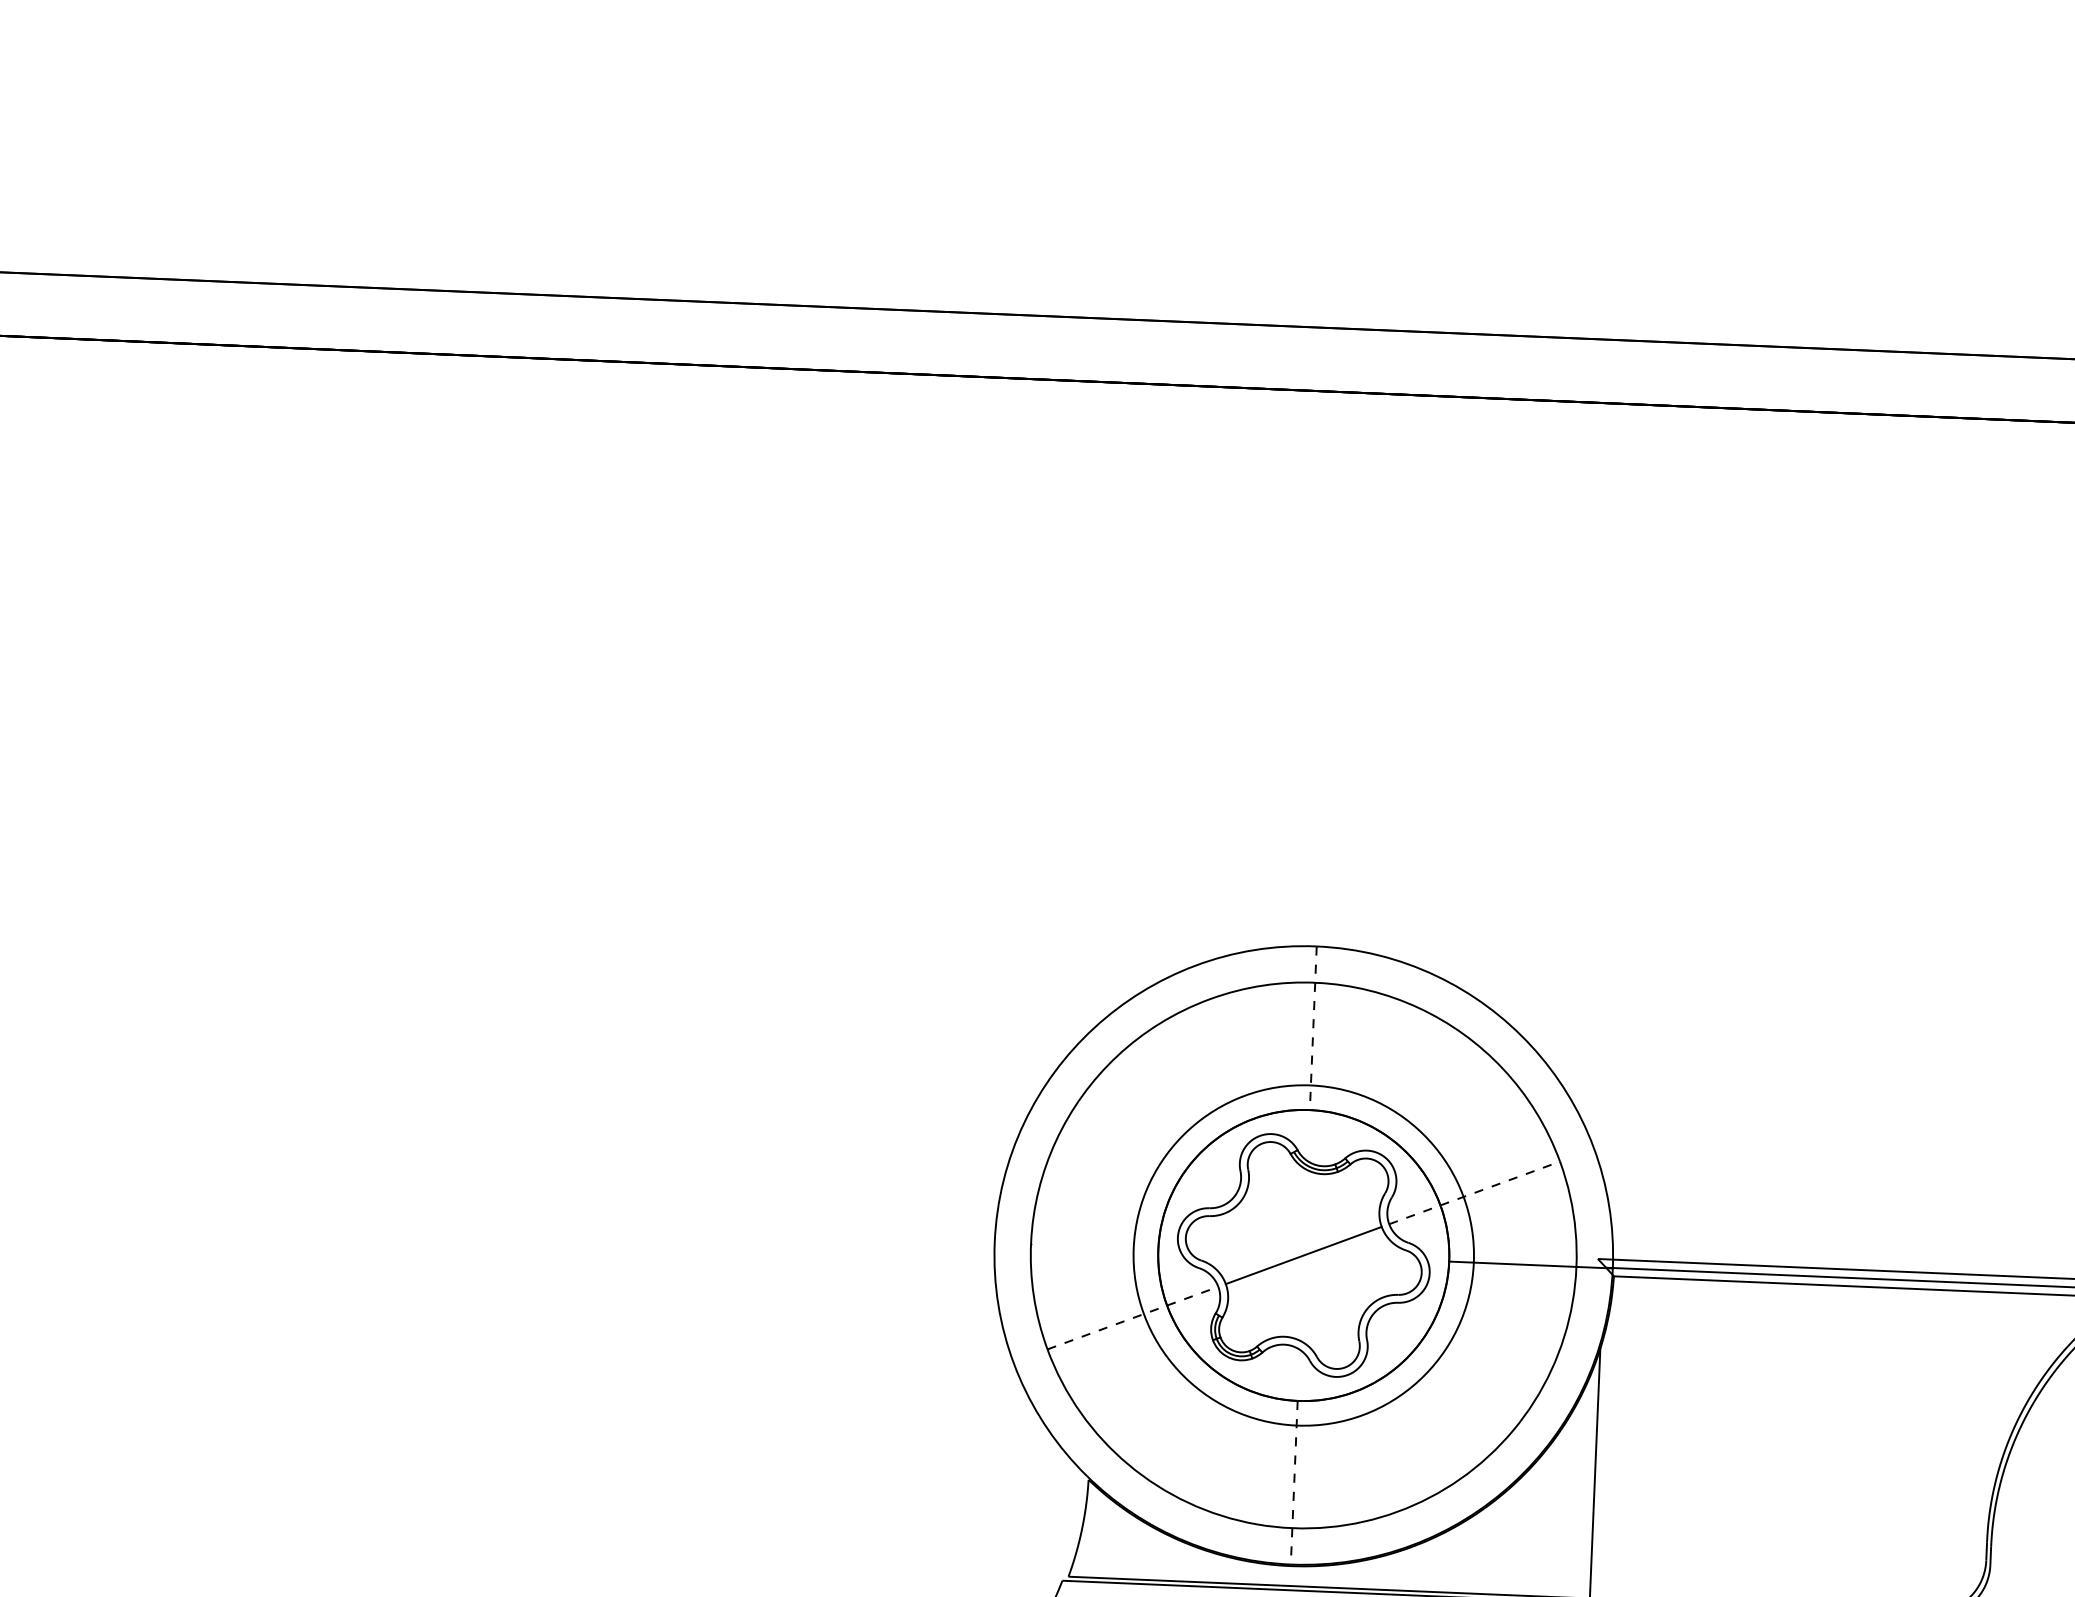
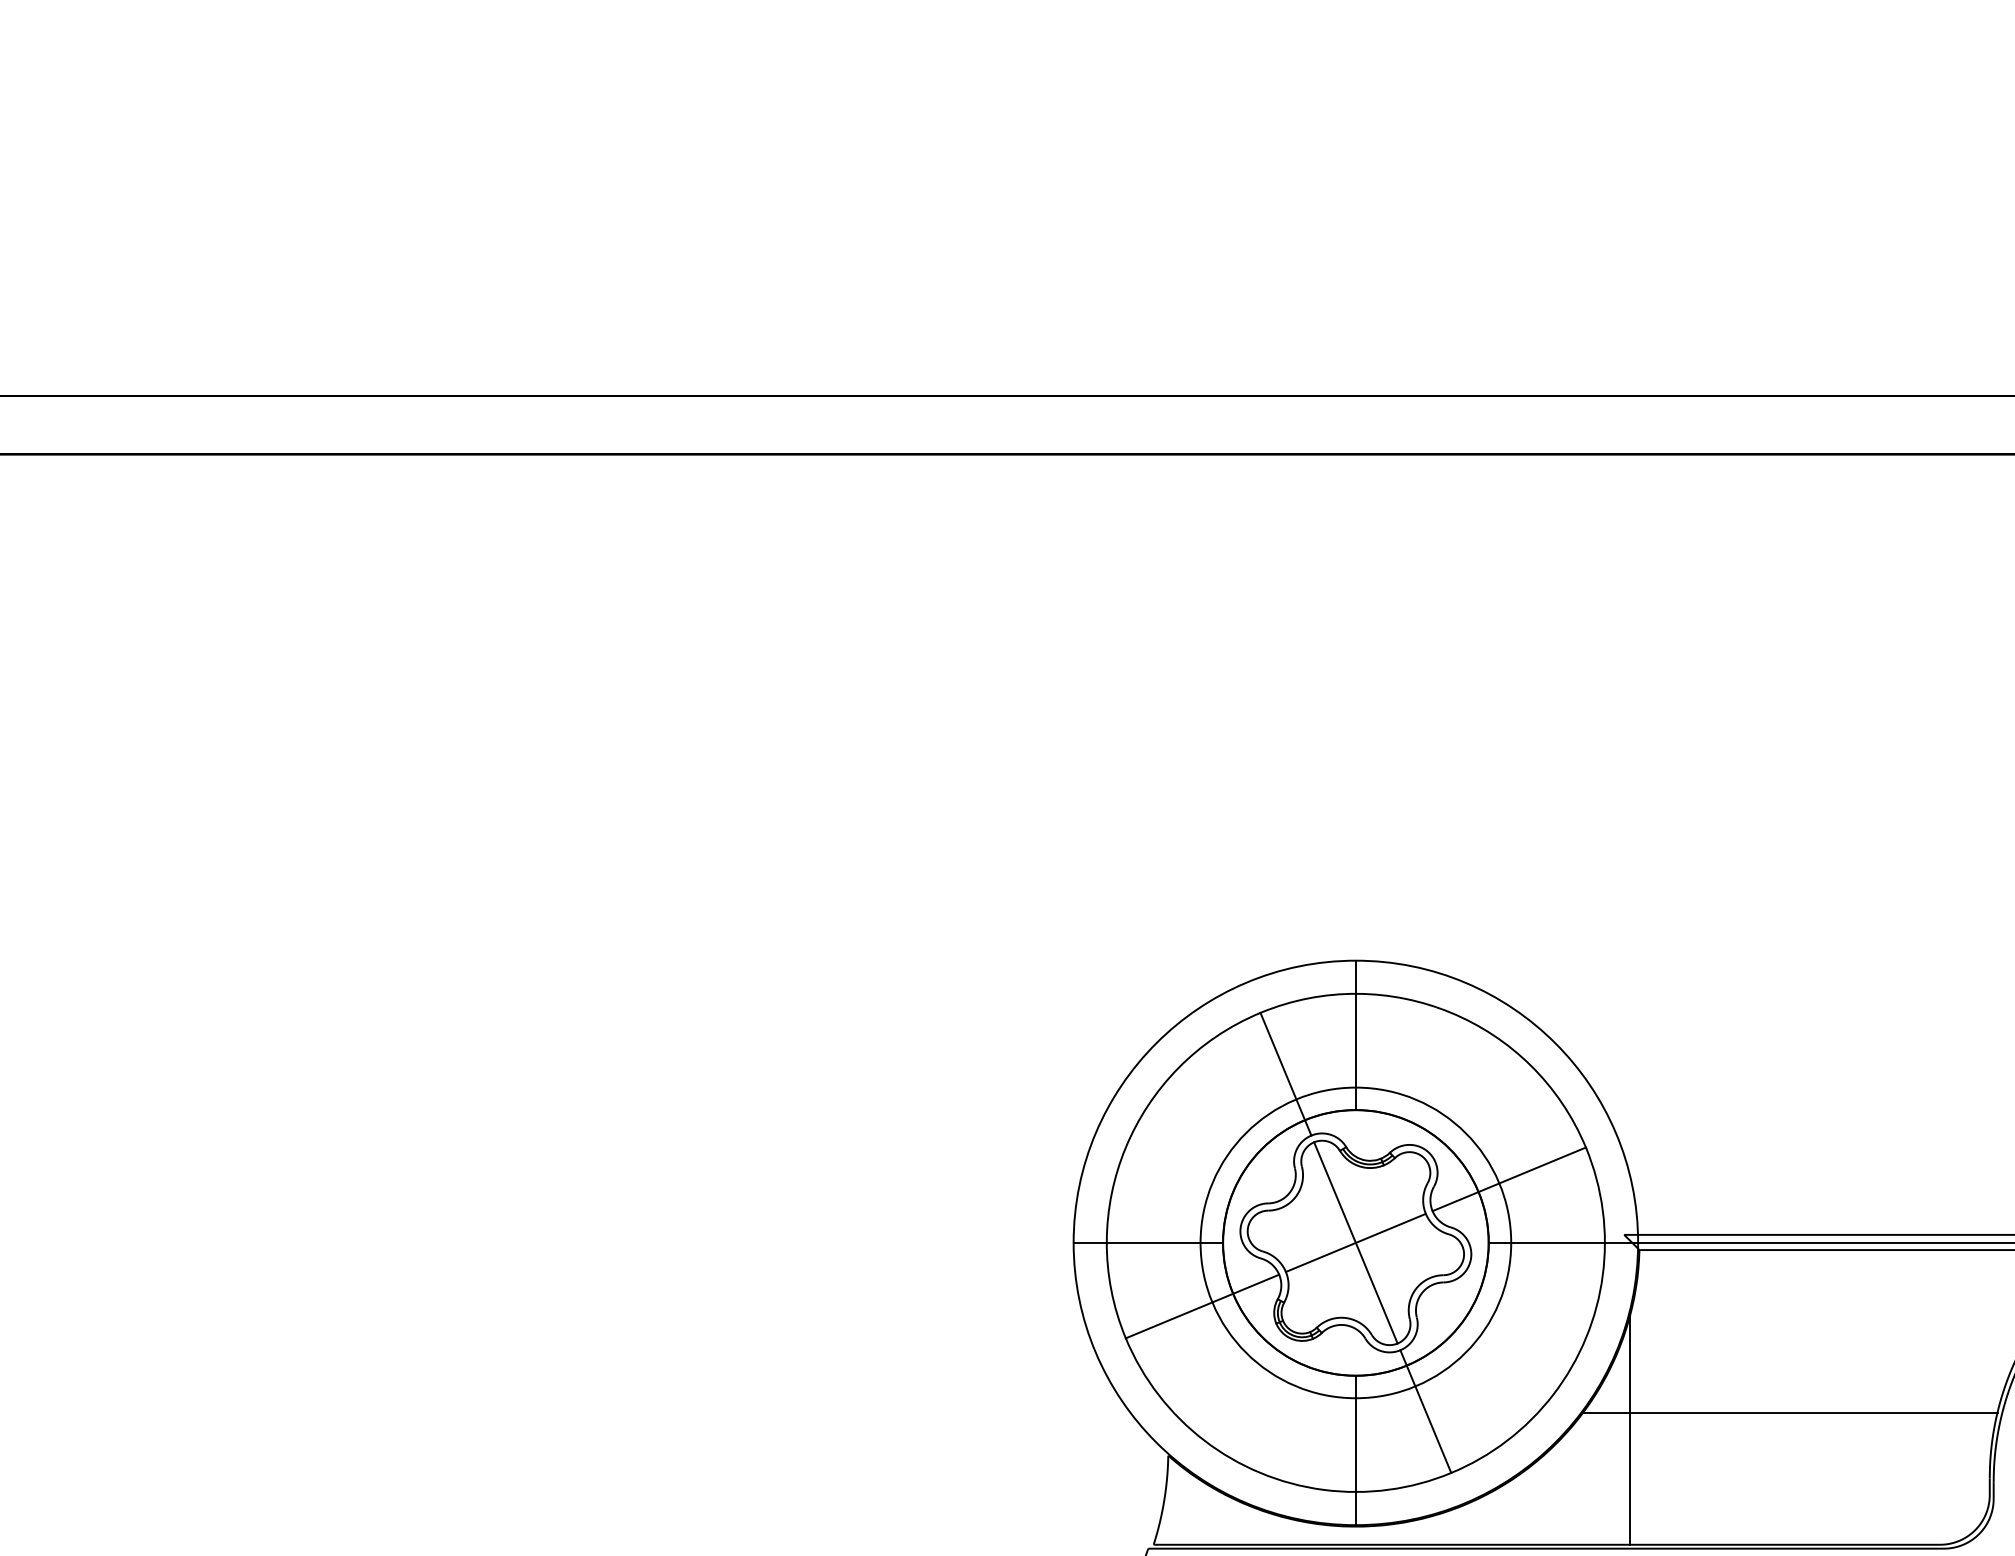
line: (1312, 1028) -> (1355, 1035), dashed -> solid
line: (1234, 1066) -> (1285, 1073), added
line: (1474, 1193) -> (1509, 1179), dashed -> solid
line: (1076, 1245) -> (1148, 1242), added
line: (1303, 1255) -> (1355, 1242), added
line: (1132, 1318) -> (1202, 1306), dashed -> solid
line: (1372, 1443) -> (1425, 1411), added
line: (1771, 1461) -> (1790, 1412), added
line: (1293, 1482) -> (1355, 1450), dashed -> solid

